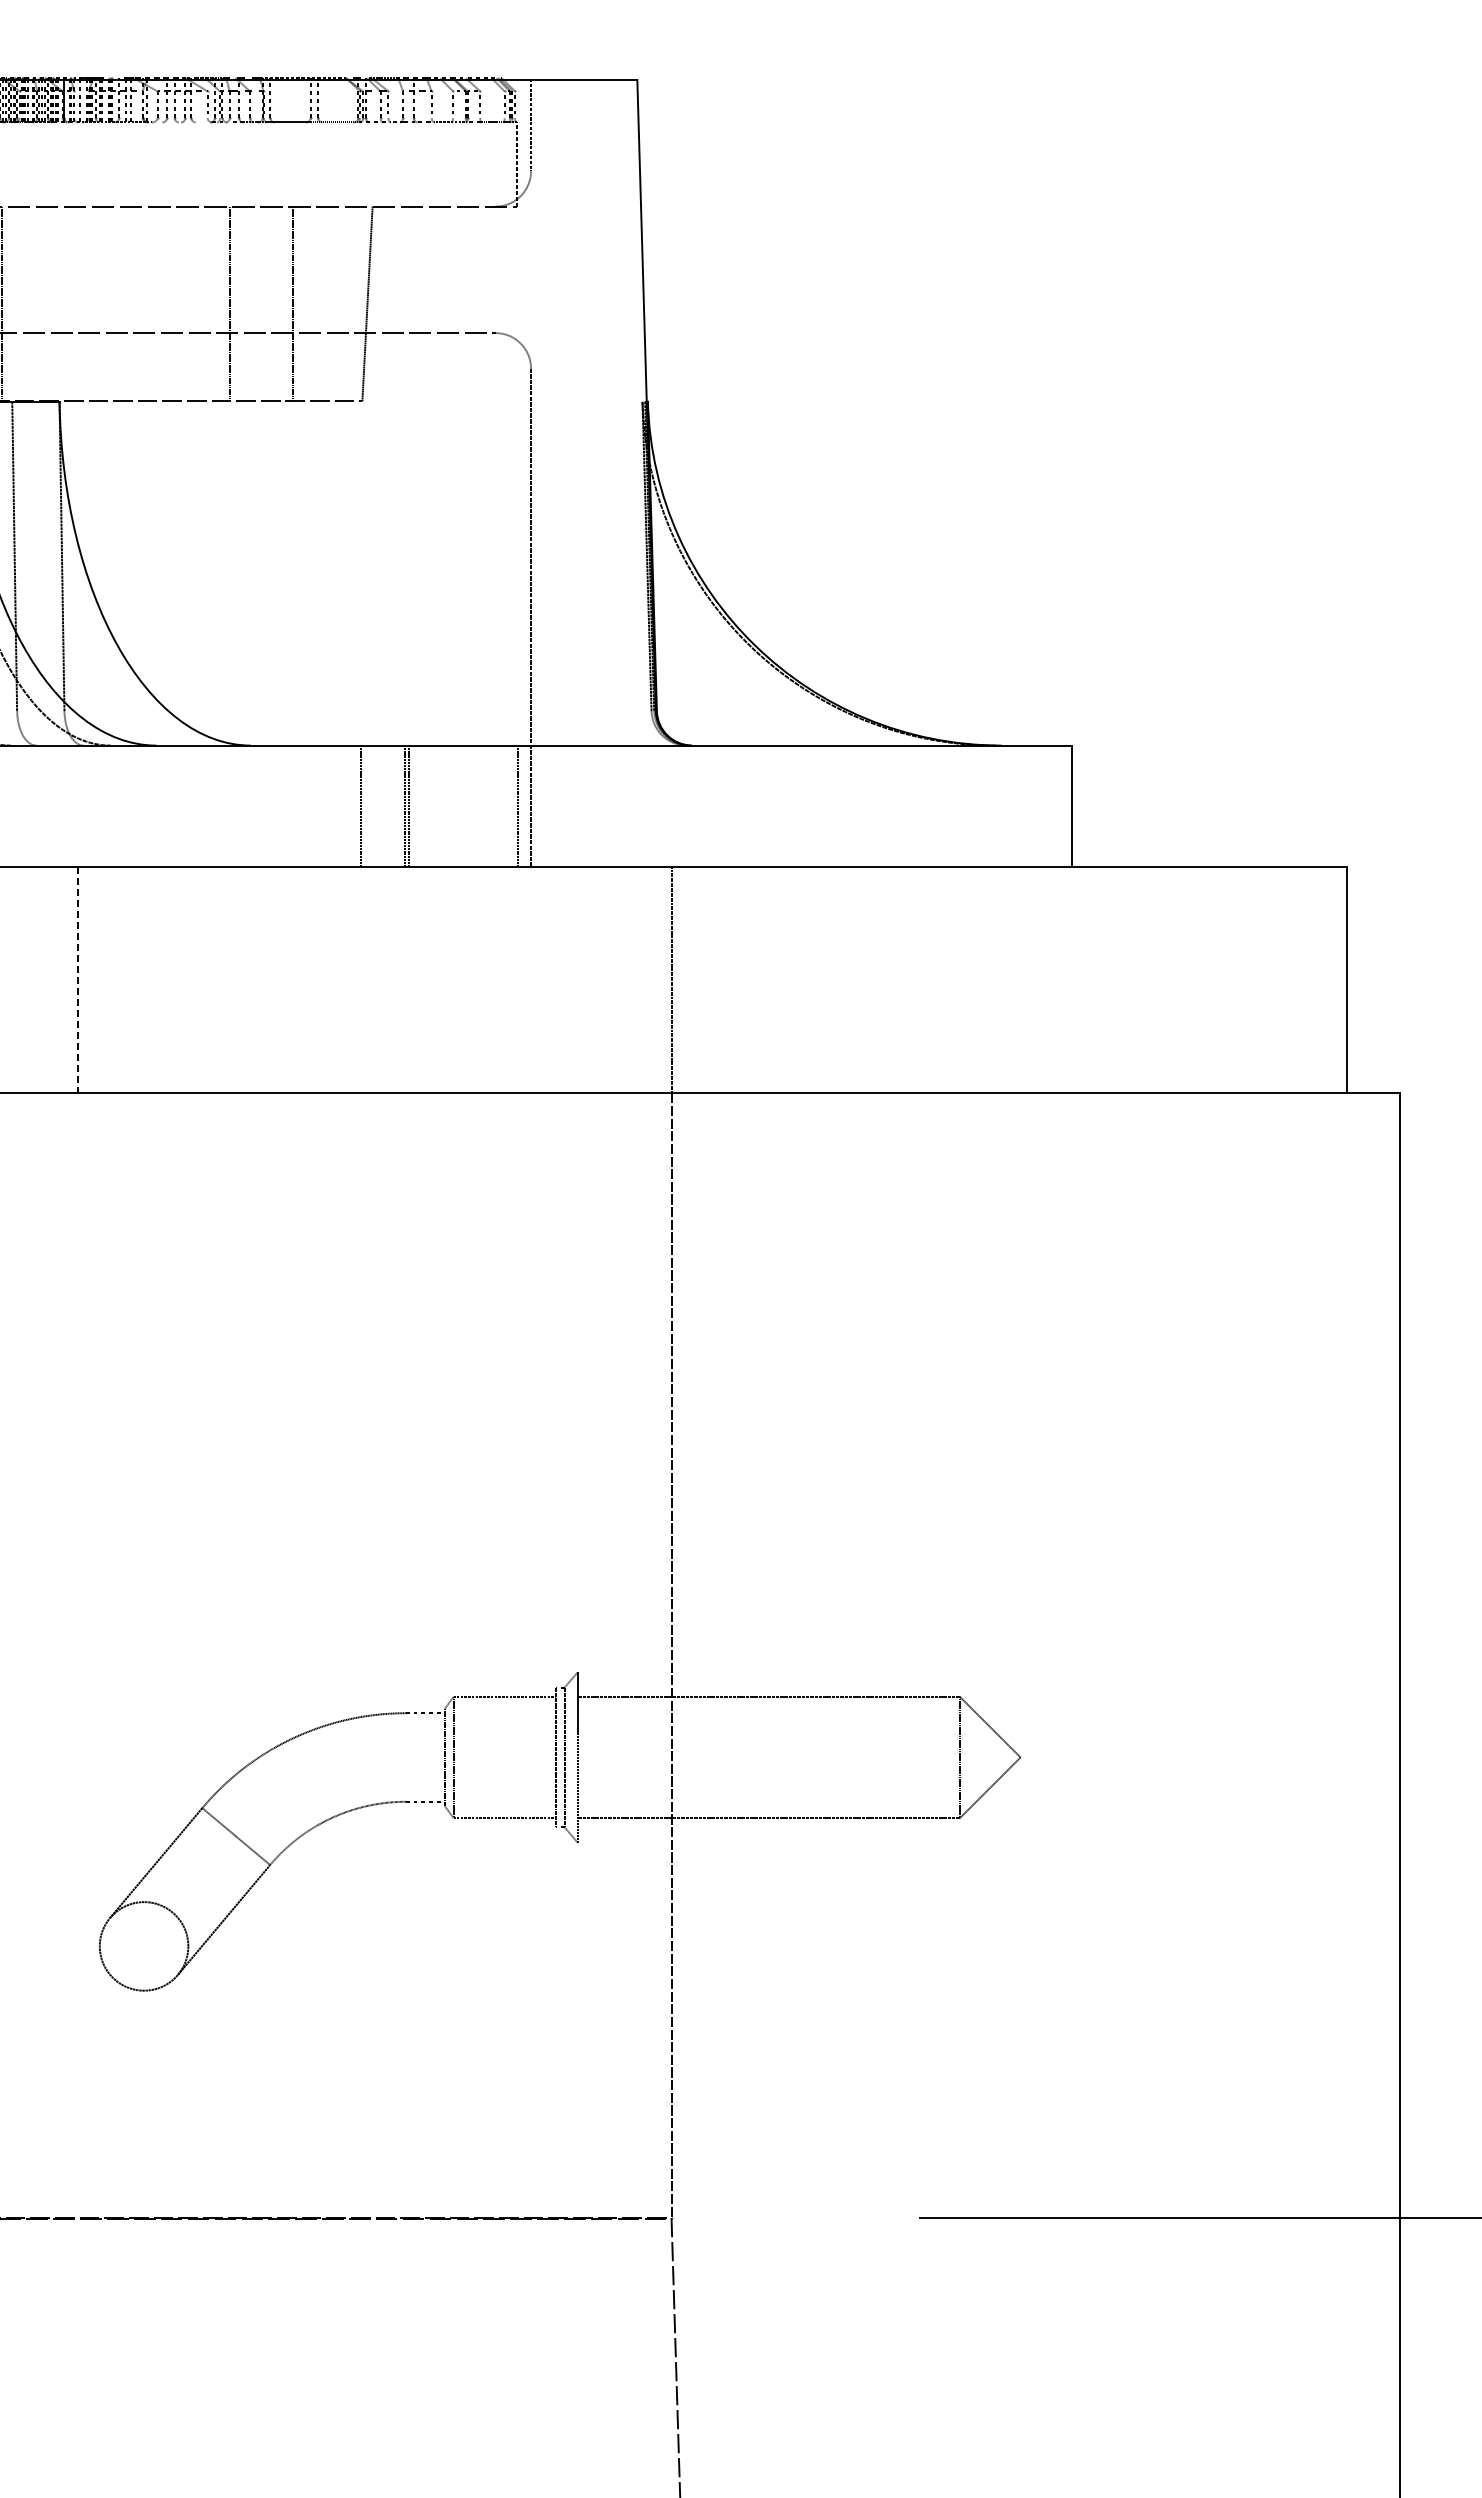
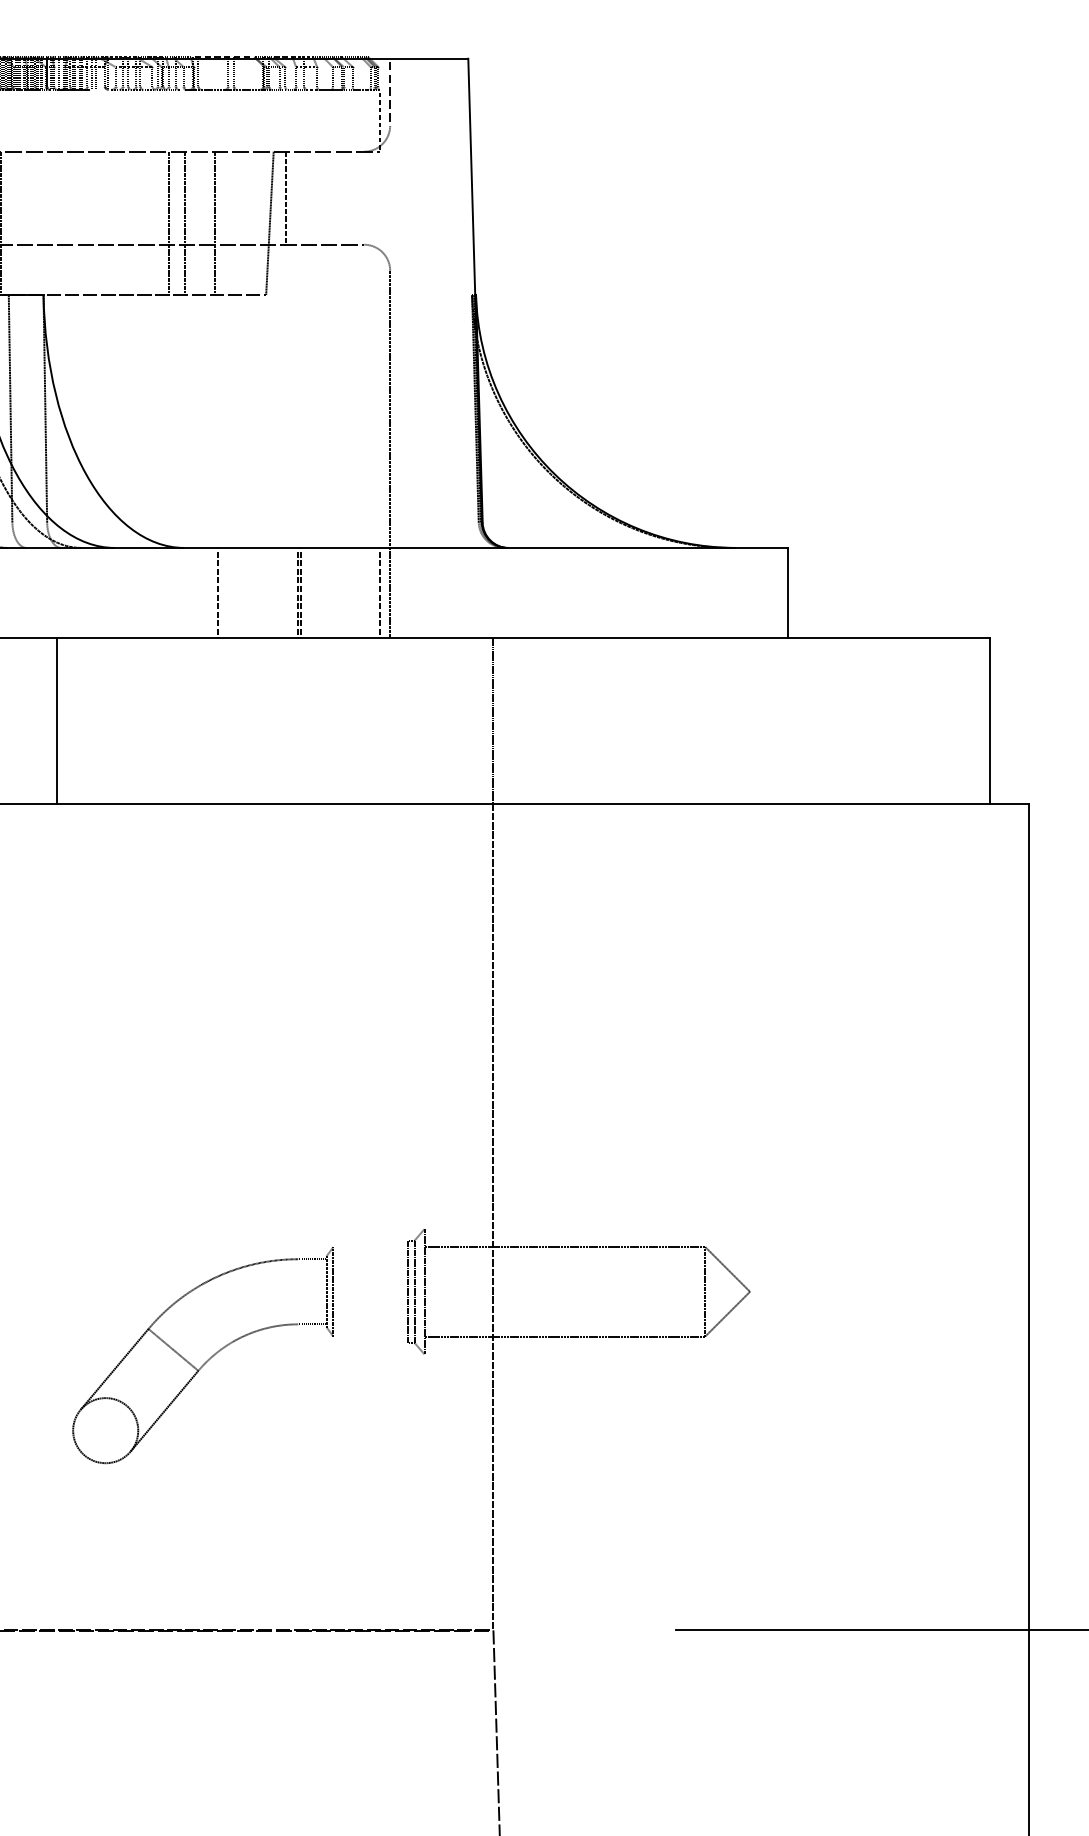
line: (389, 269) -> (286, 197), added
line: (251, 303) -> (184, 222), added
line: (360, 806) -> (217, 592), moved
line: (78, 980) -> (57, 720), dashed -> solid

